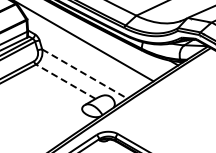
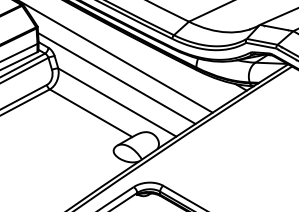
line: (84, 56) -> (116, 78), added
line: (85, 74) -> (118, 103), dashed -> solid
line: (65, 81) -> (90, 112), dashed -> solid

